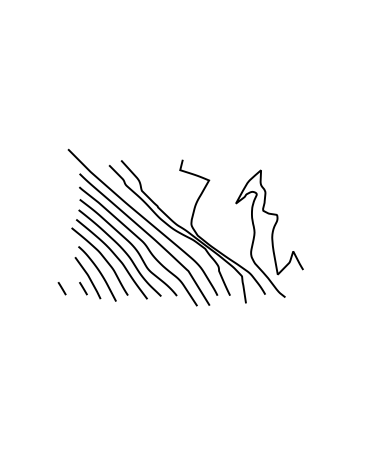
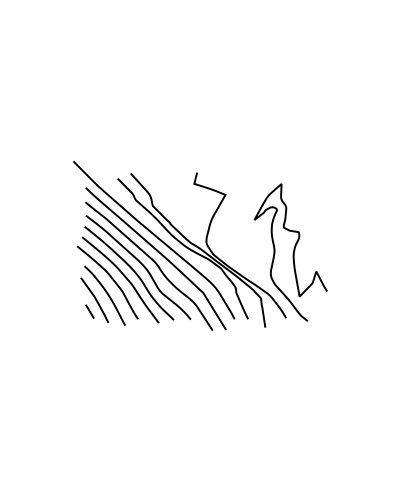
line: (61, 288) -> (66, 311), removed

